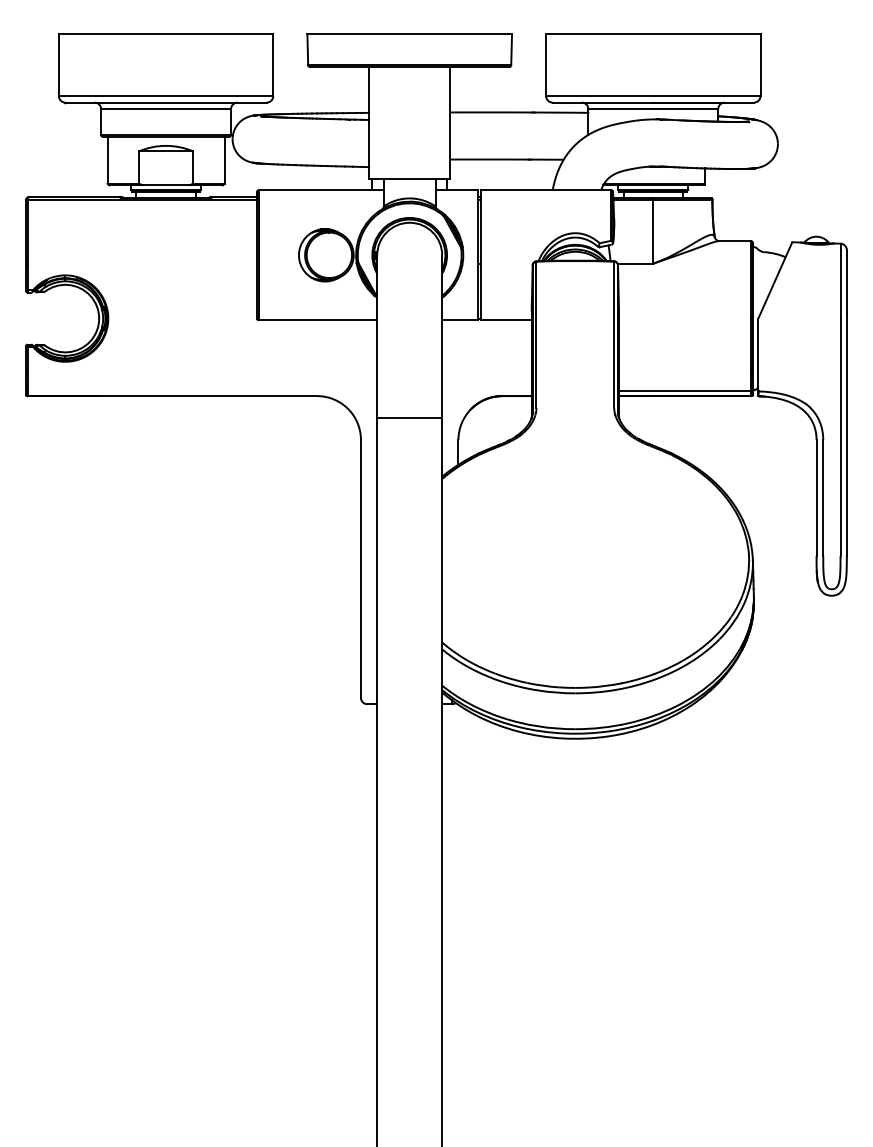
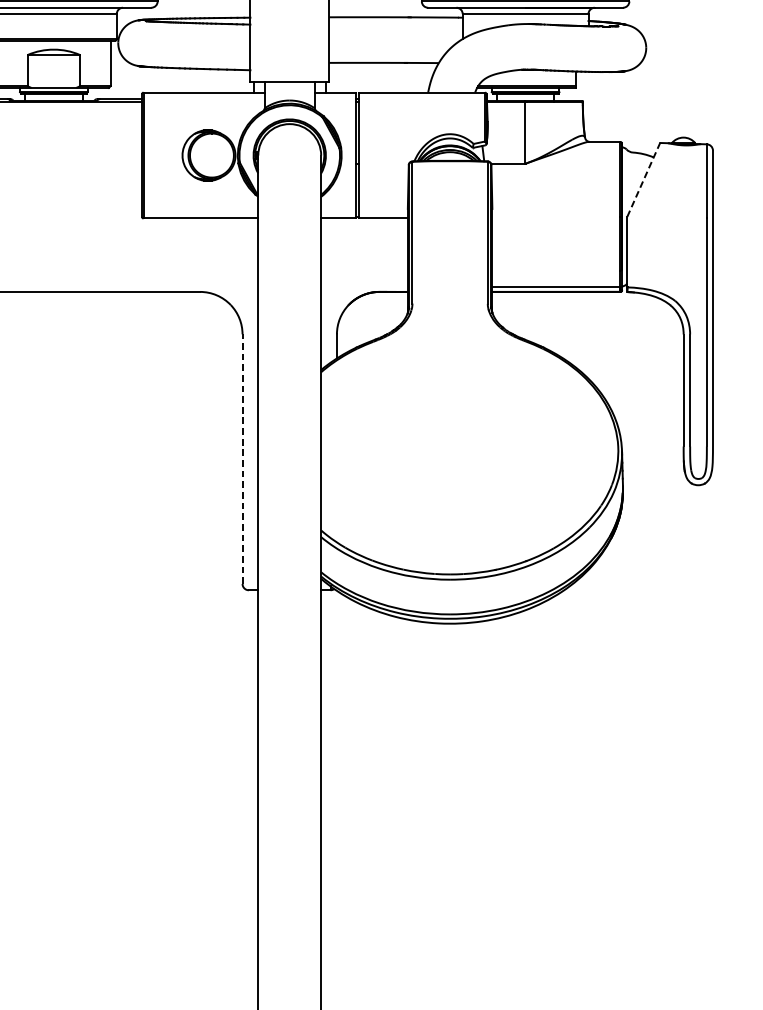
line: (775, 280) -> (643, 179), solid -> dashed
line: (409, 417) -> (289, 312), removed
line: (361, 568) -> (243, 458), solid -> dashed

